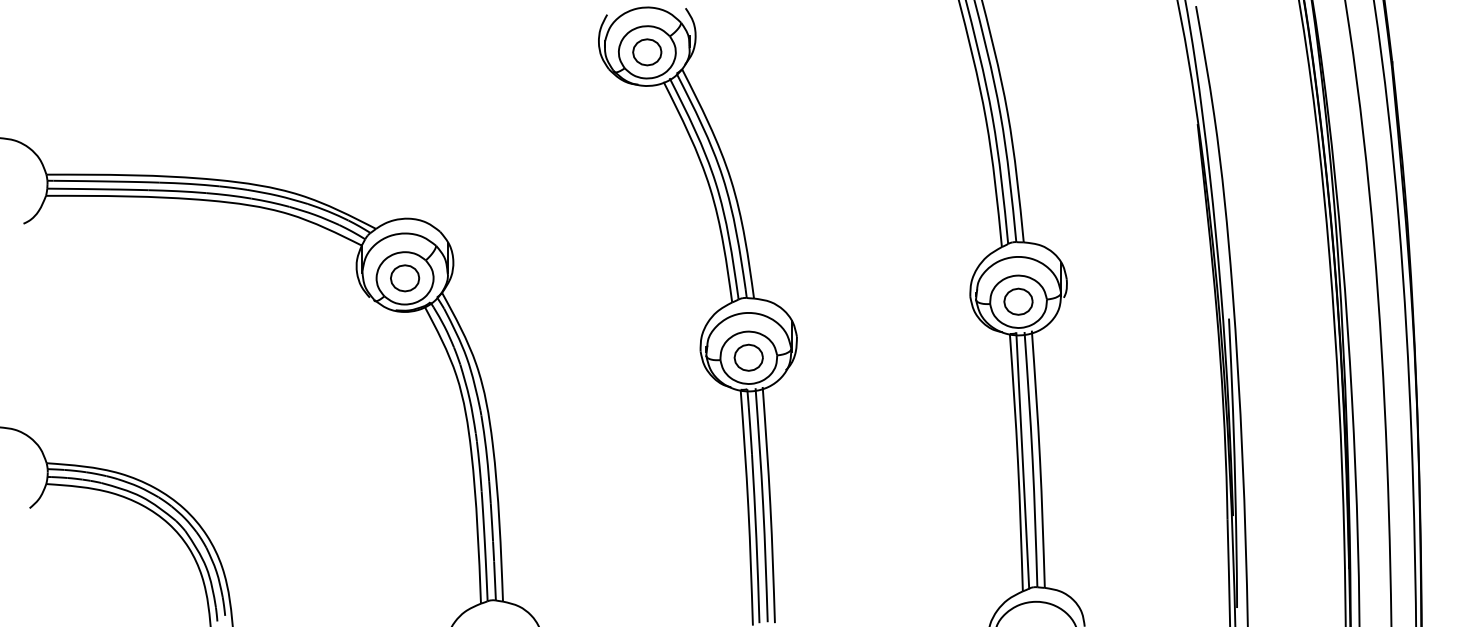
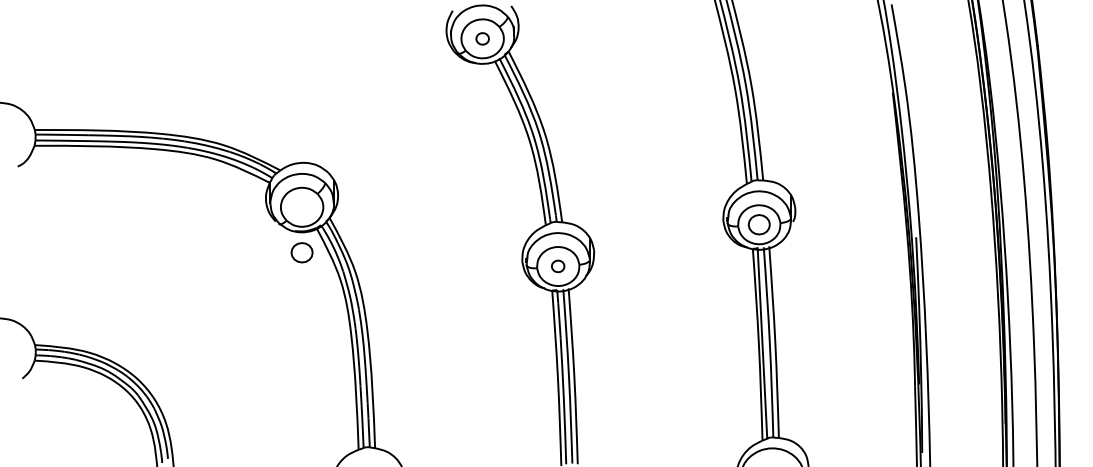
part: (647, 52) -> (482, 38), size x0.6
part: (405, 278) -> (302, 252), moved
part: (748, 357) -> (558, 266), size x0.6

